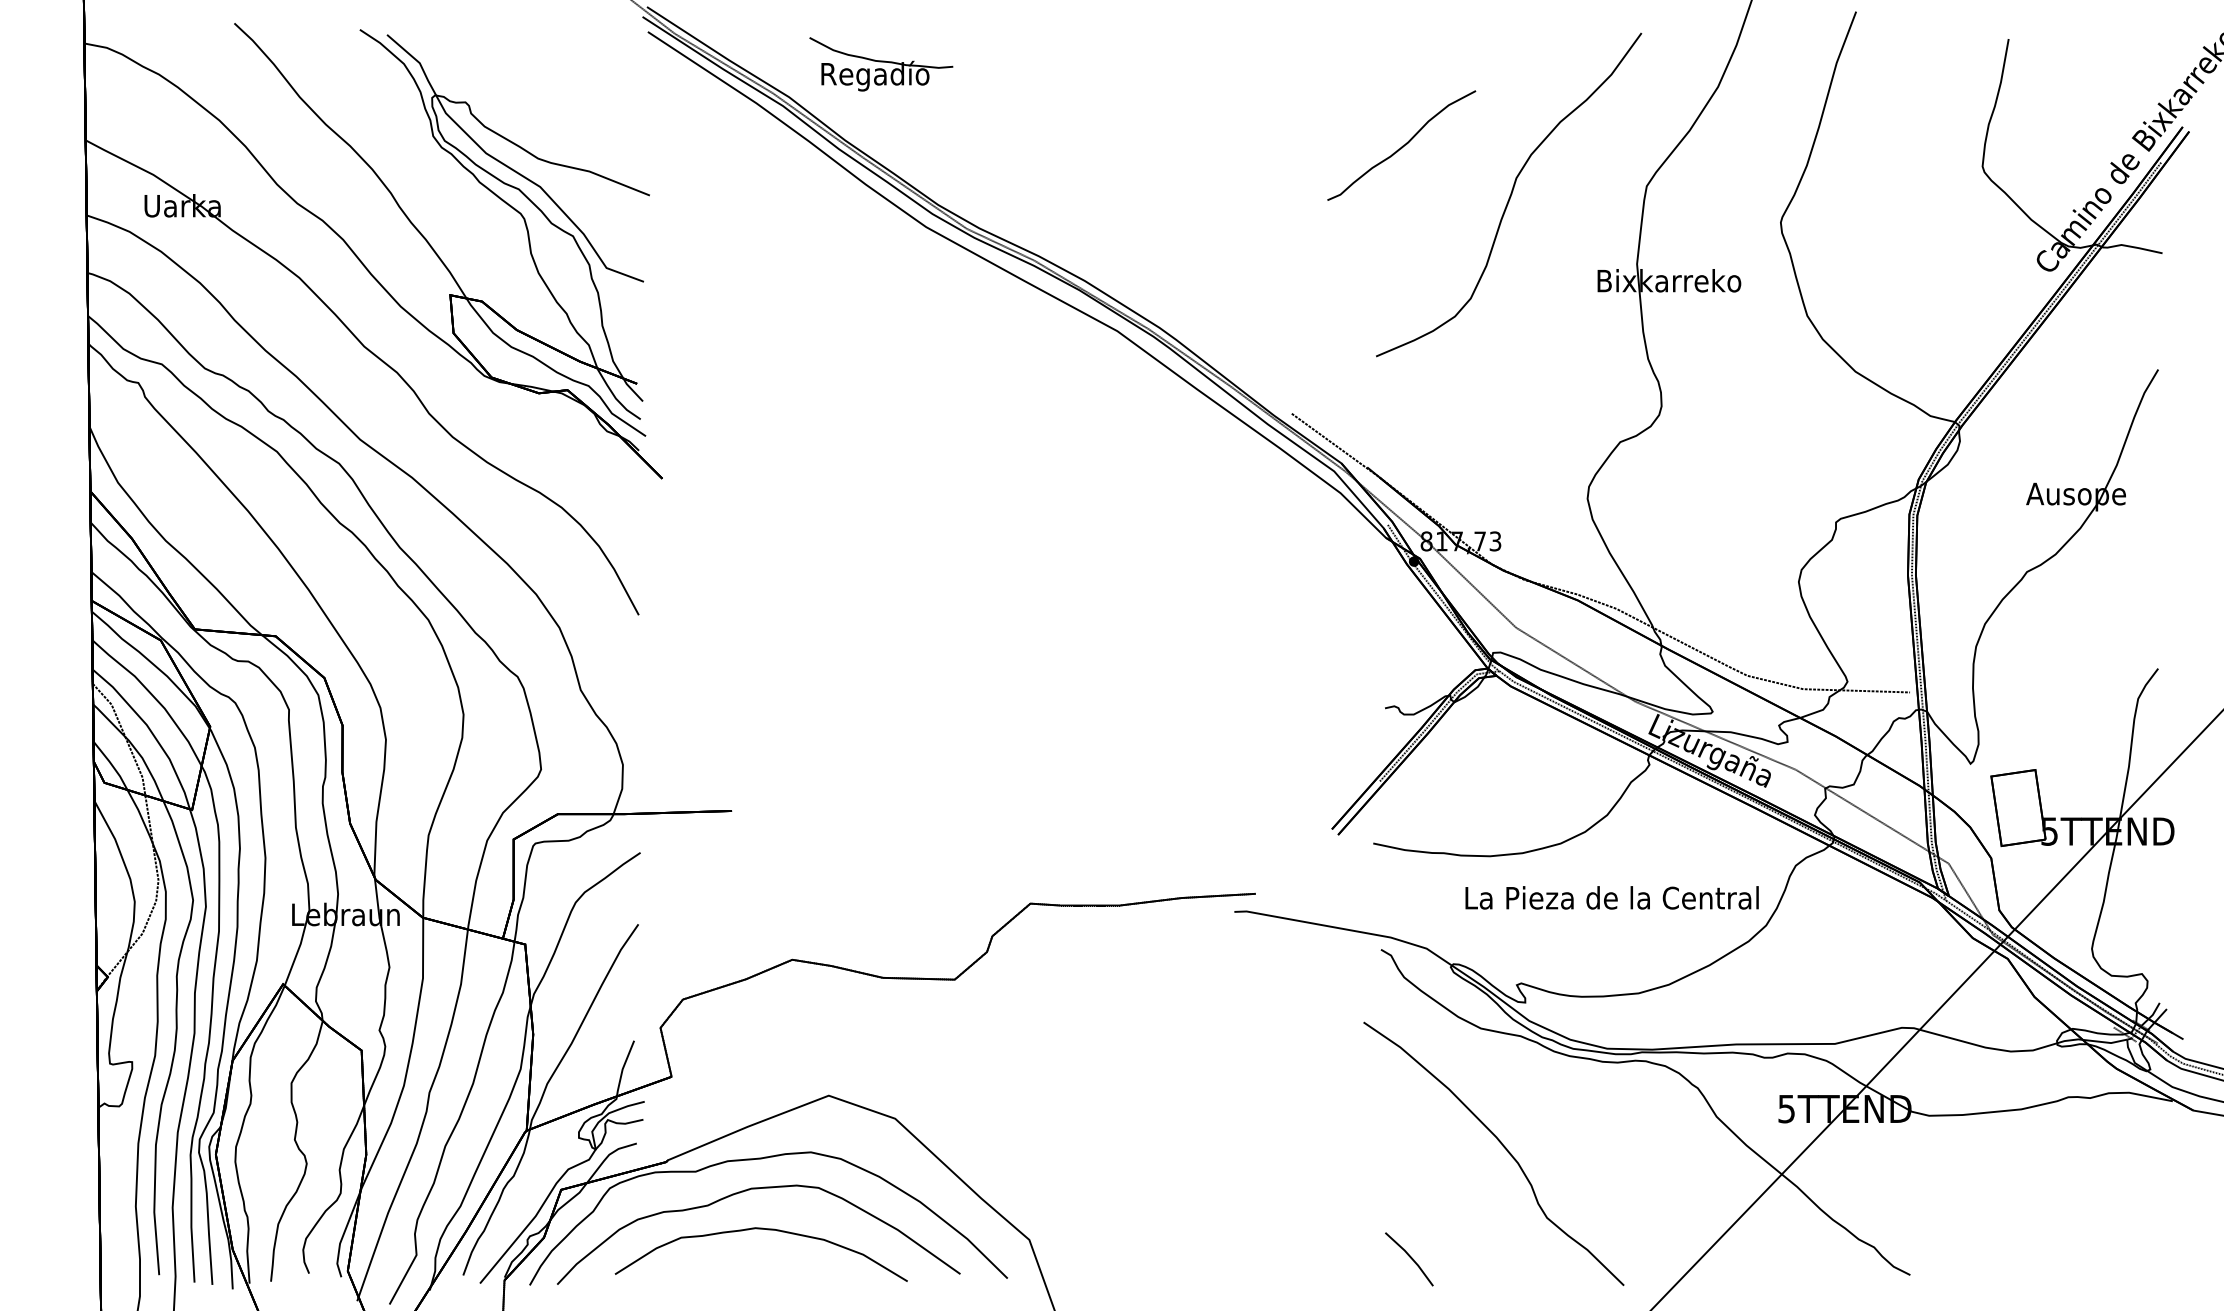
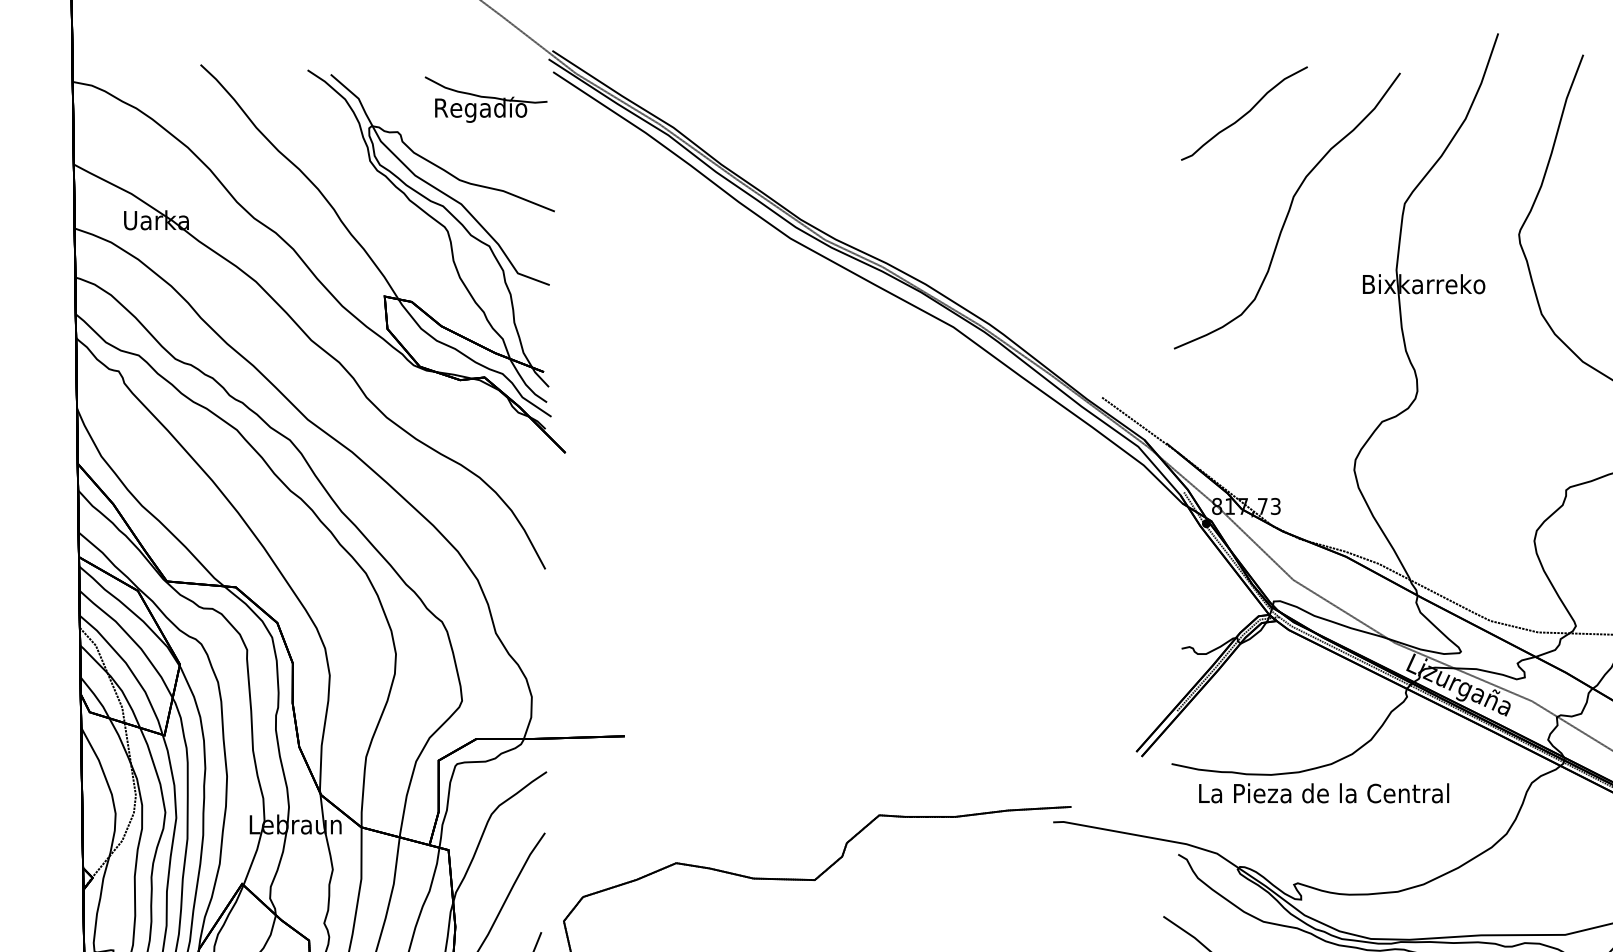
part: (881, 64) -> (486, 99), moved
curve: (1402, 145) -> (1245, 113), moved
text: (1611, 897) -> (1323, 792), moved

